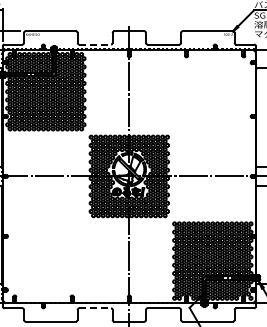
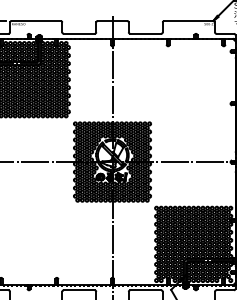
line: (95, 44) -> (79, 33), dashed -> solid
line: (95, 308) -> (79, 290), dashed -> solid

